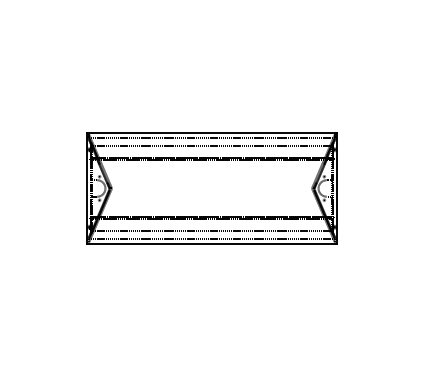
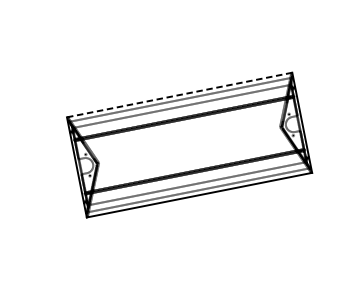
line: (212, 133) -> (180, 95), solid -> dashed

